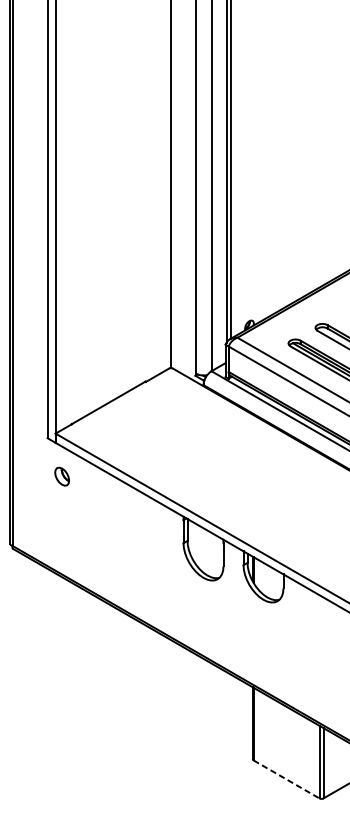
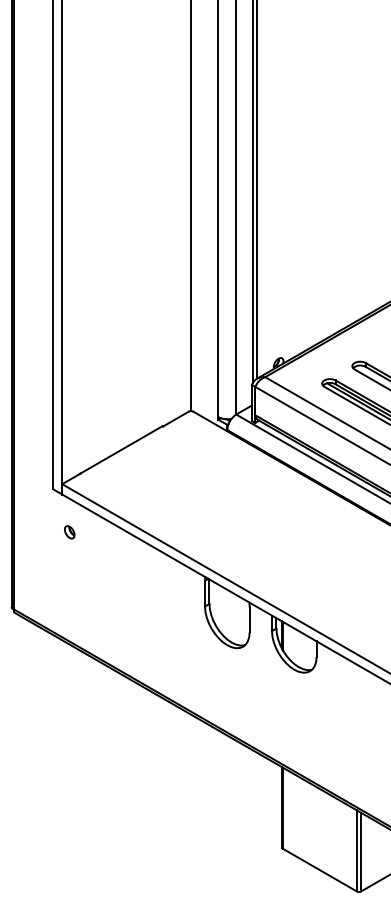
part: (62, 476) -> (69, 532), size x0.62
line: (286, 779) -> (319, 870), dashed -> solid

